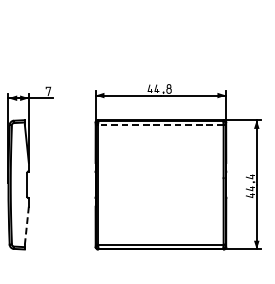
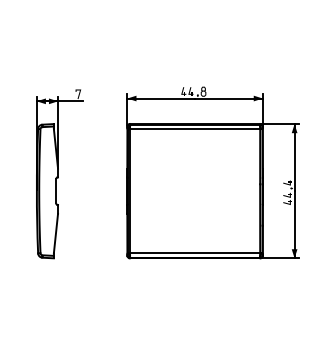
line: (160, 125) -> (194, 129), dashed -> solid
line: (26, 225) -> (55, 233), dashed -> solid

